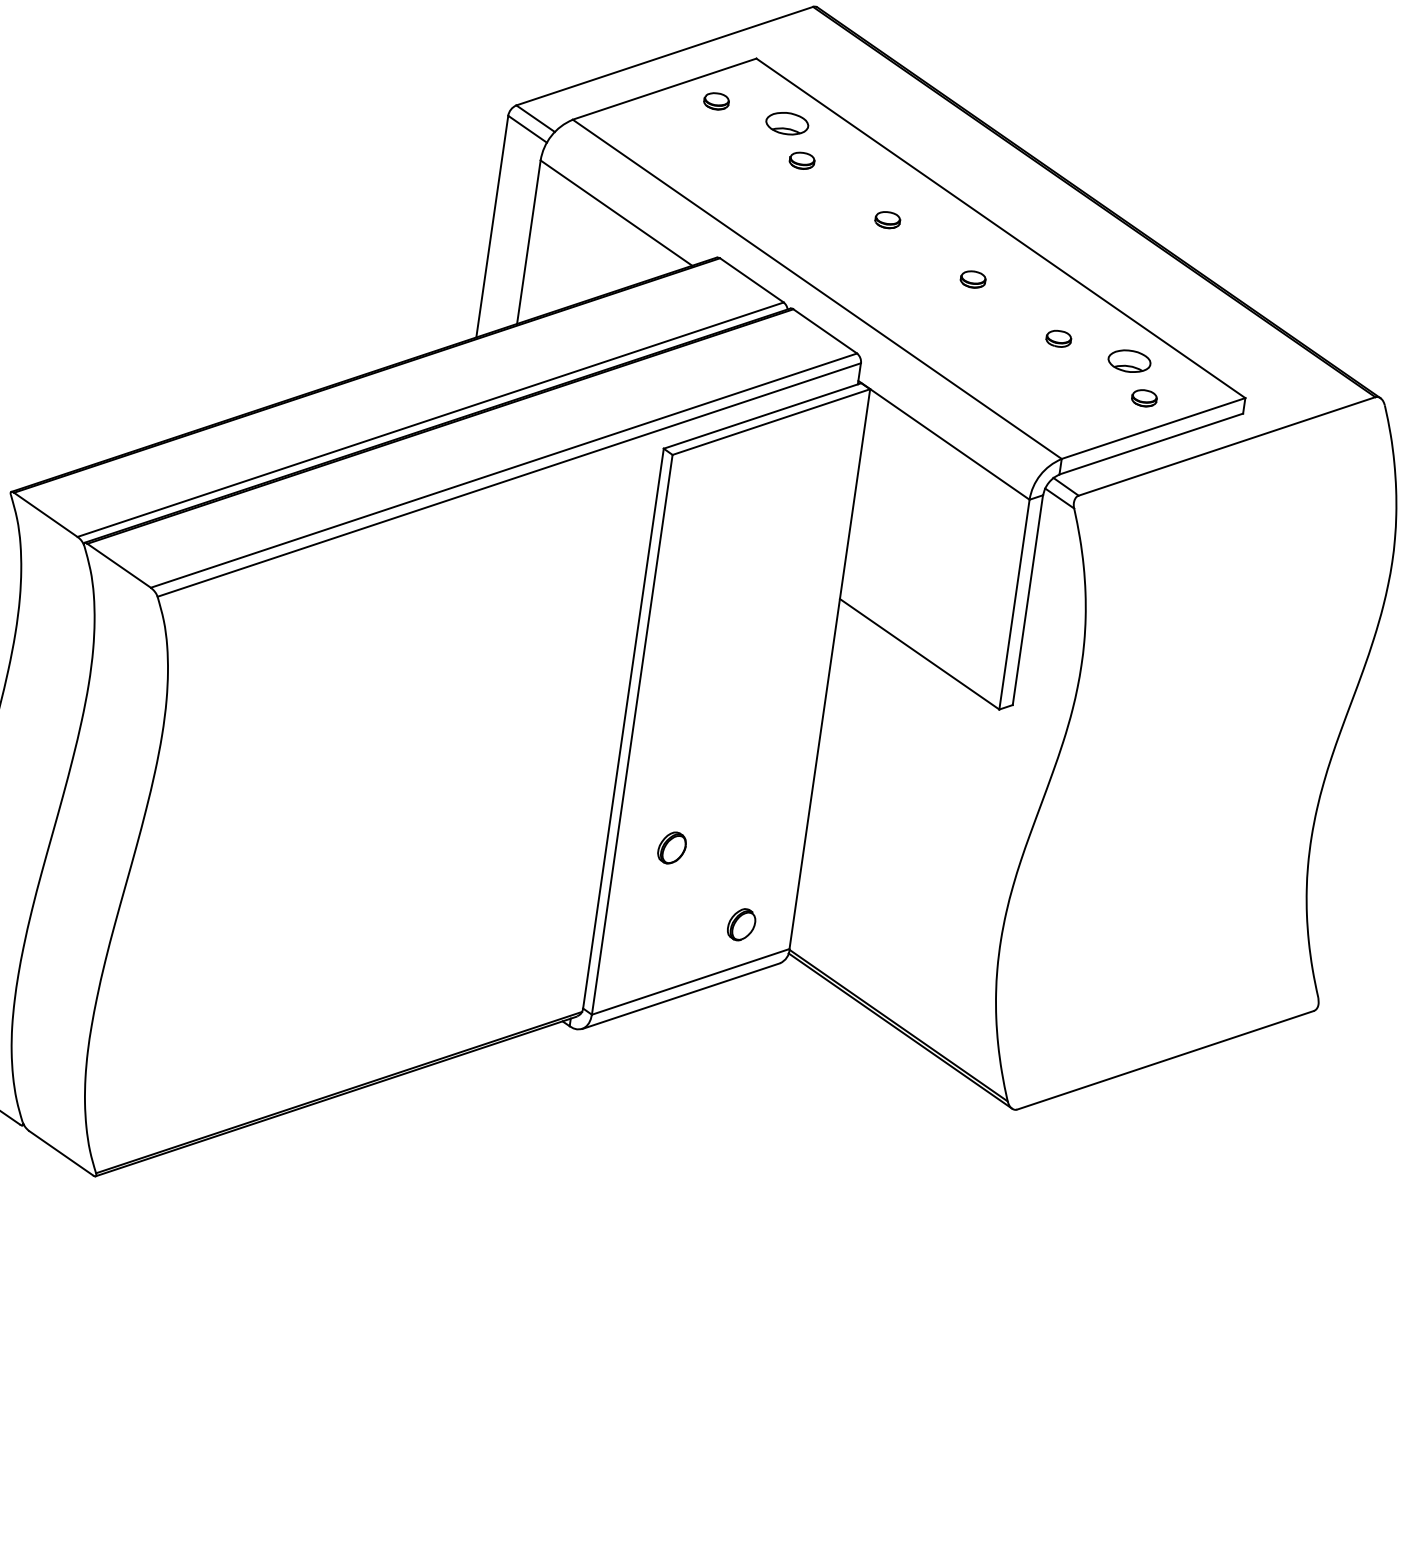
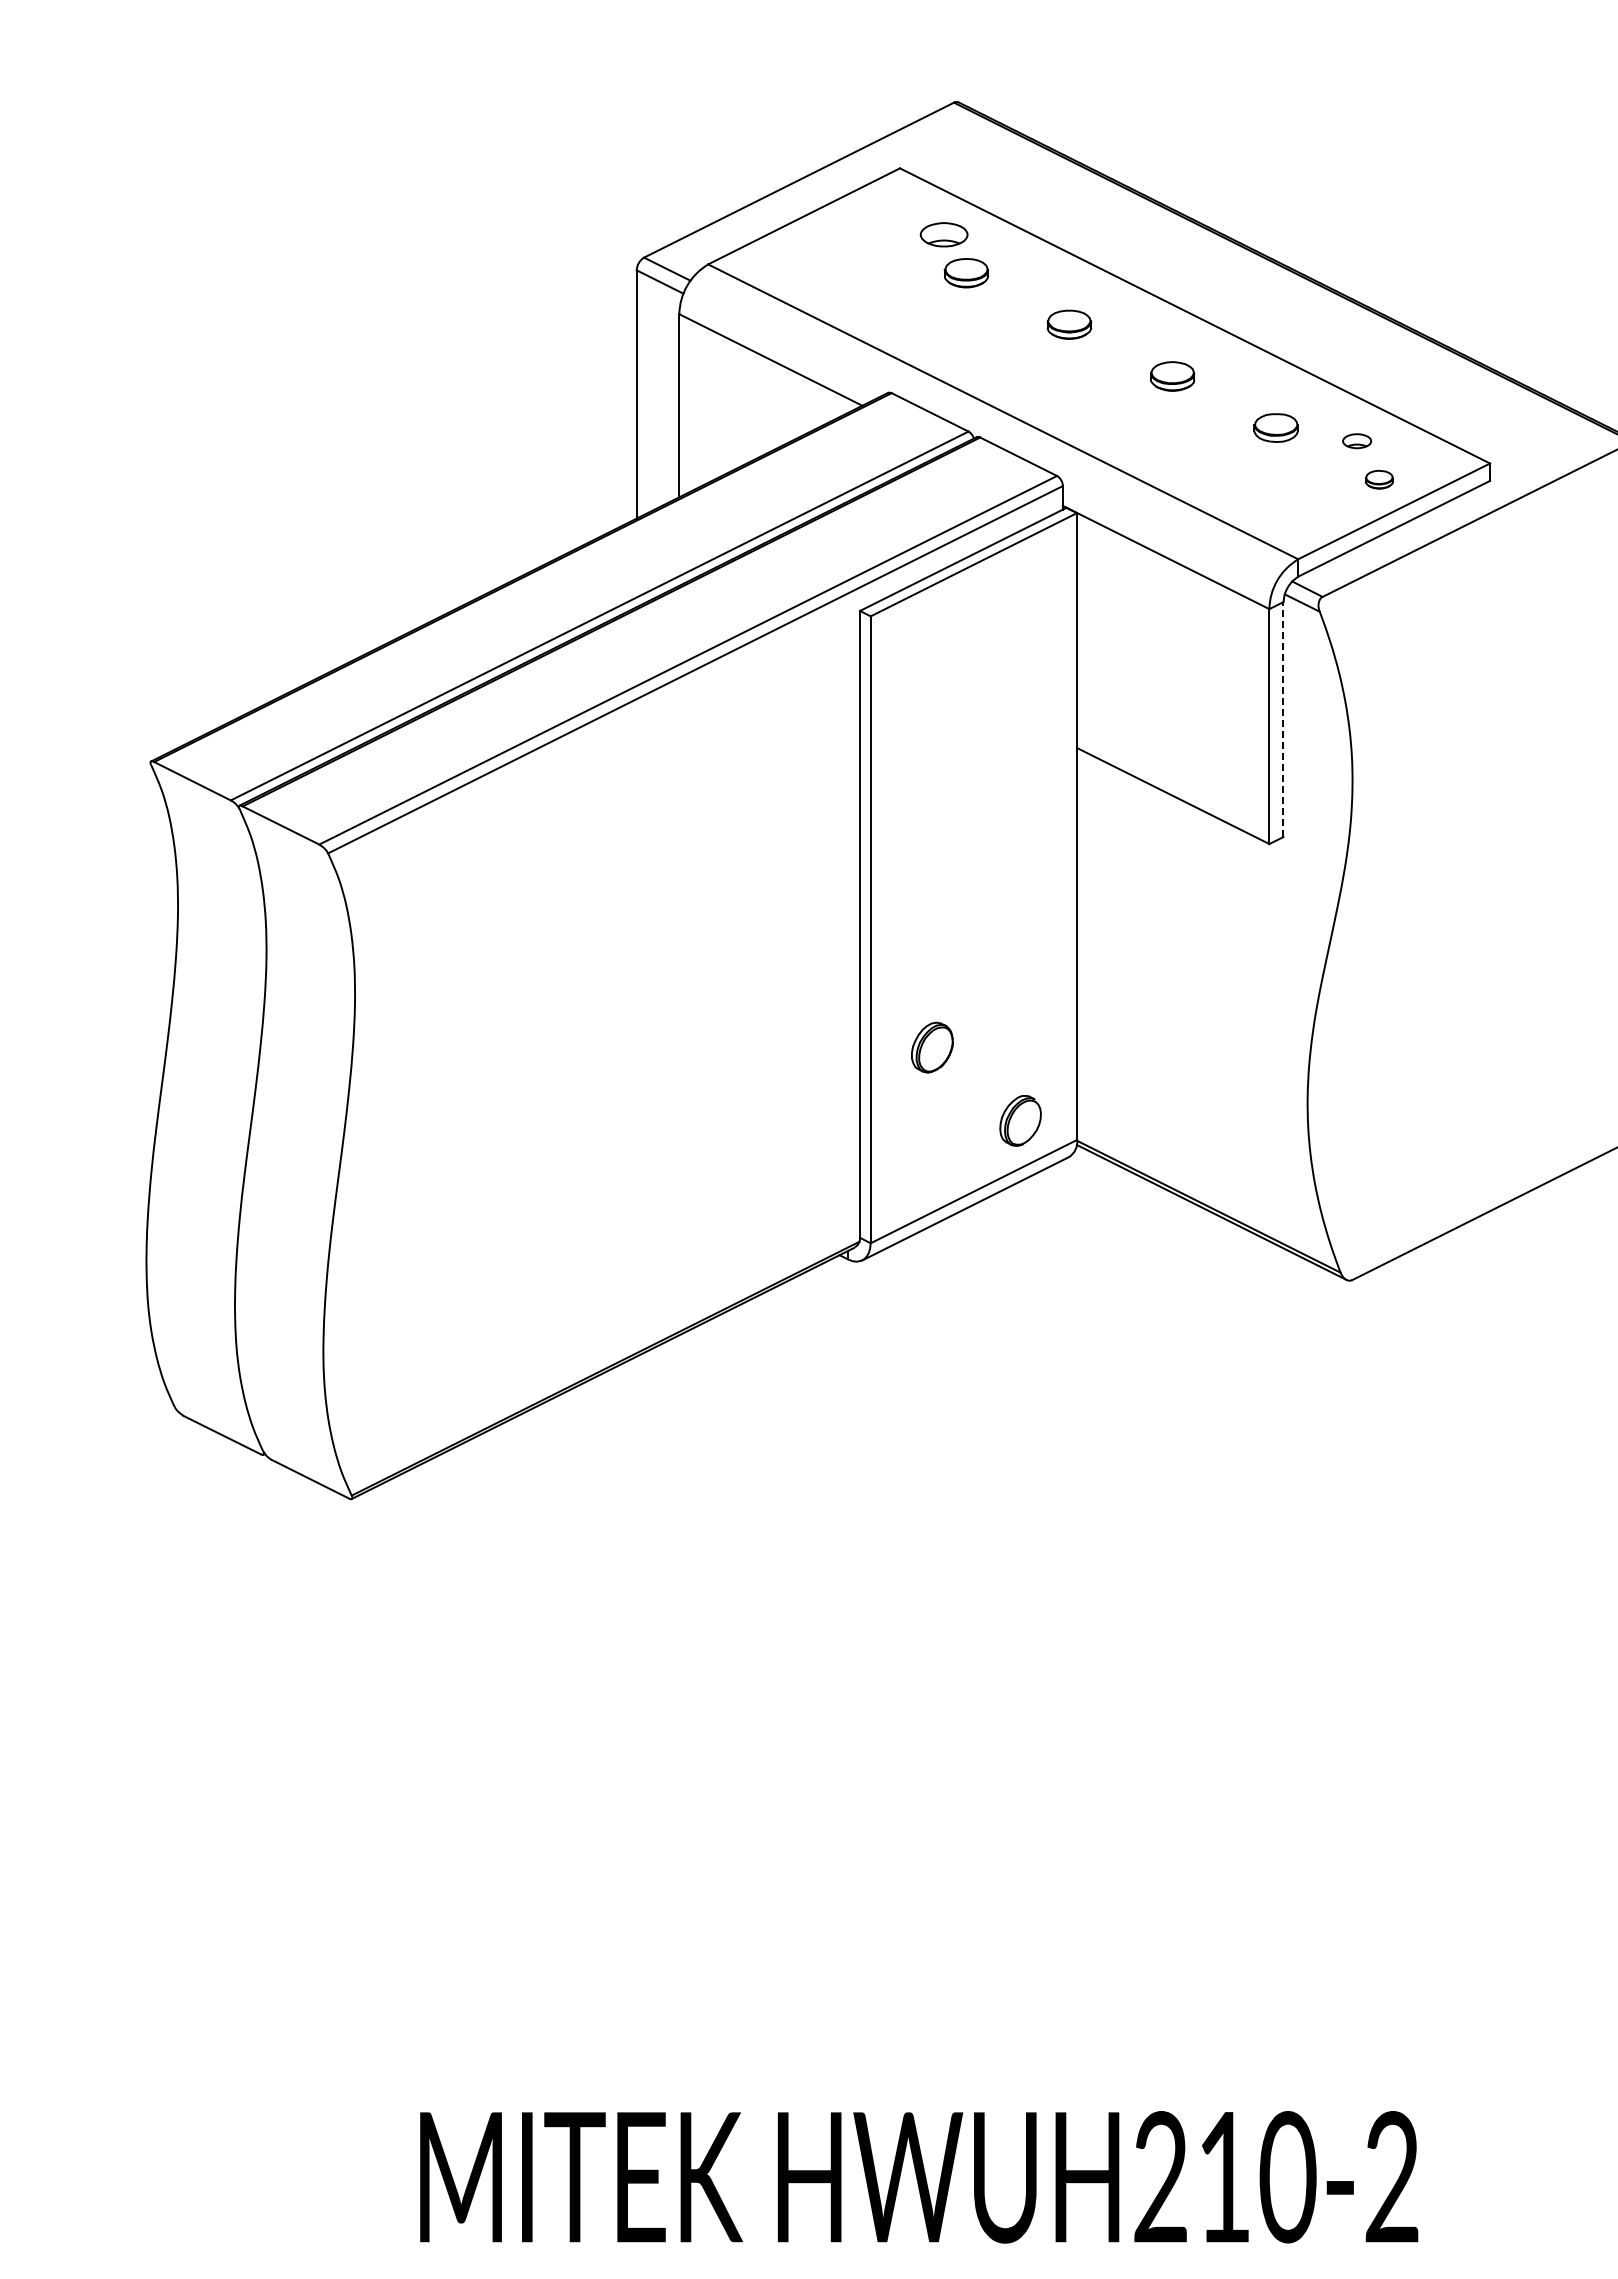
part: (716, 101) -> (862, 221), removed
part: (801, 160) -> (965, 273), size x1.6
part: (887, 219) -> (1069, 324), size x1.6
part: (972, 279) -> (1172, 376), size x1.6
part: (1058, 338) -> (1275, 427), size x1.6
part: (1129, 360) -> (1356, 440), size x0.6
line: (1027, 600) -> (1283, 719), solid -> dashed
part: (671, 847) -> (931, 1047), size x1.4
part: (741, 924) -> (1020, 1120), size x1.4

